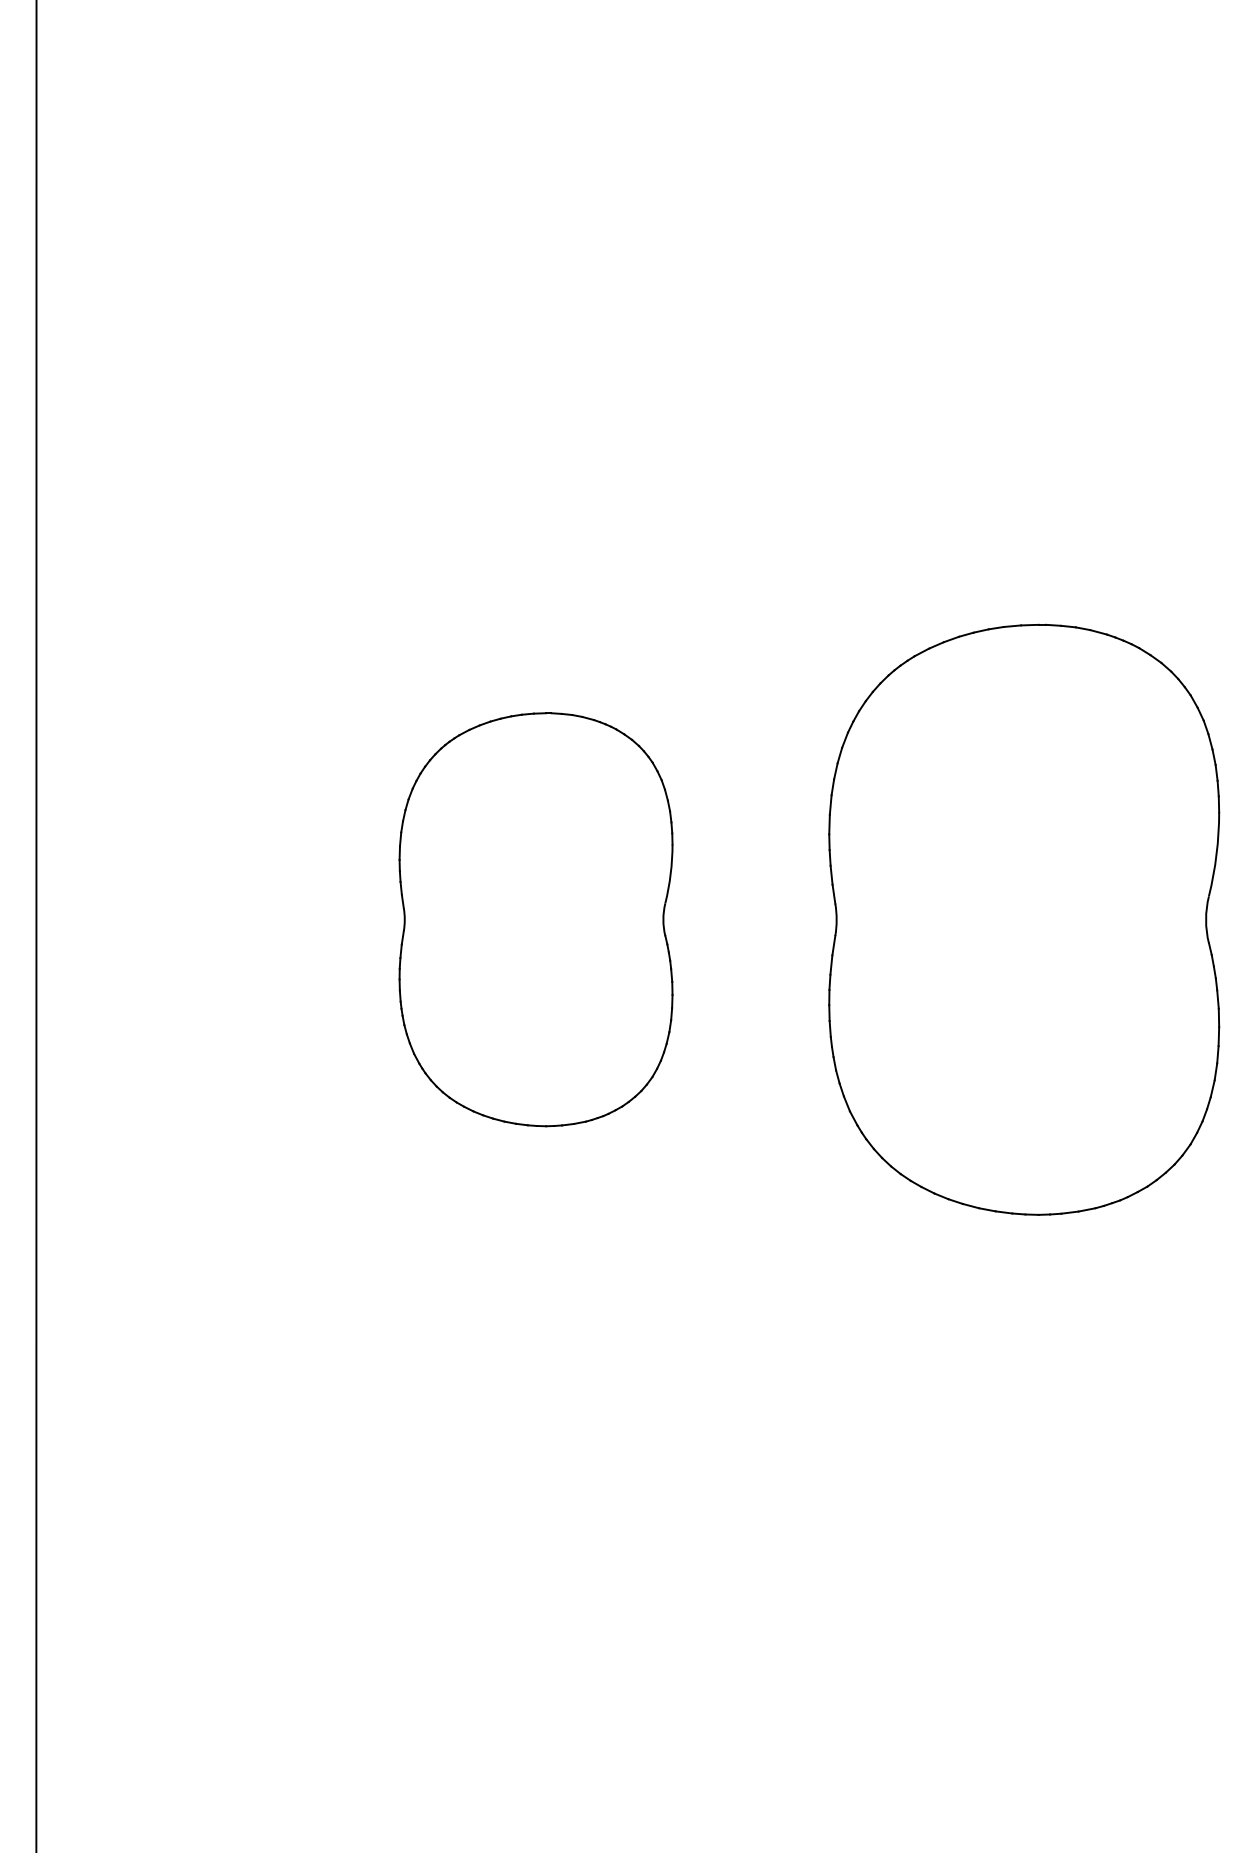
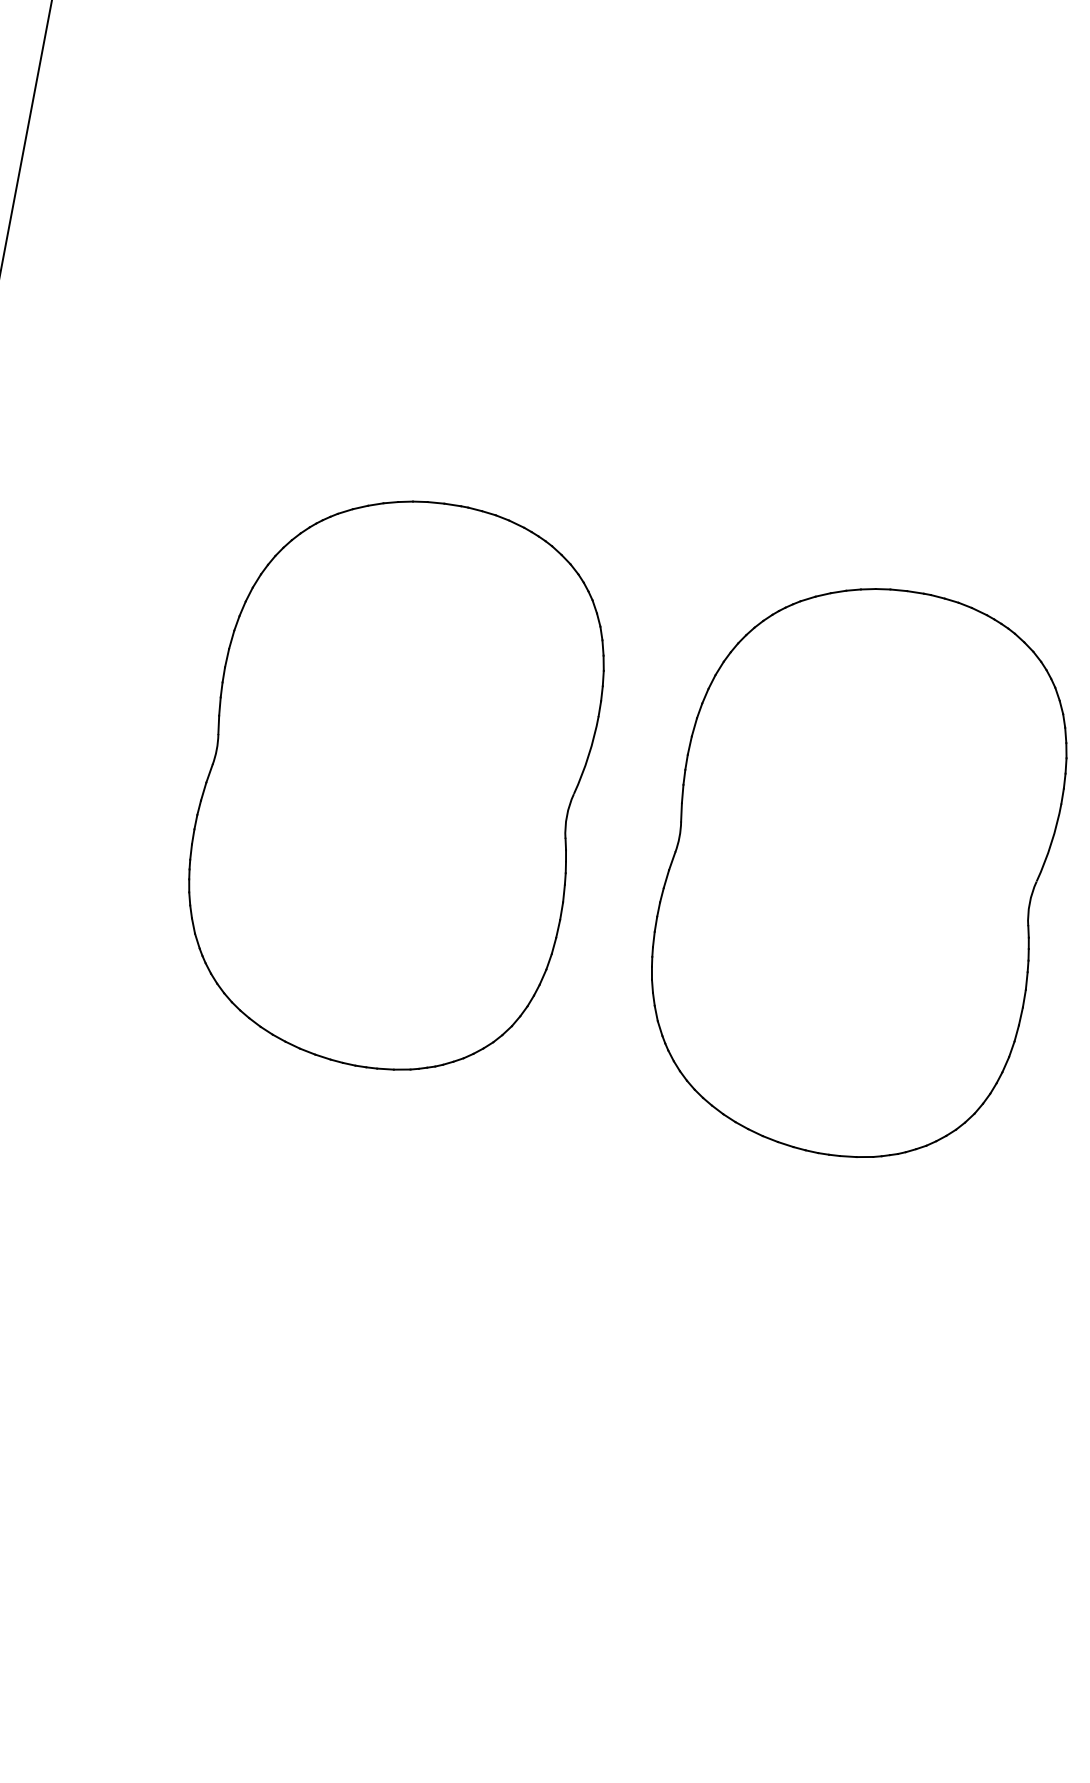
part: (535, 919) -> (394, 782), size x1.43

